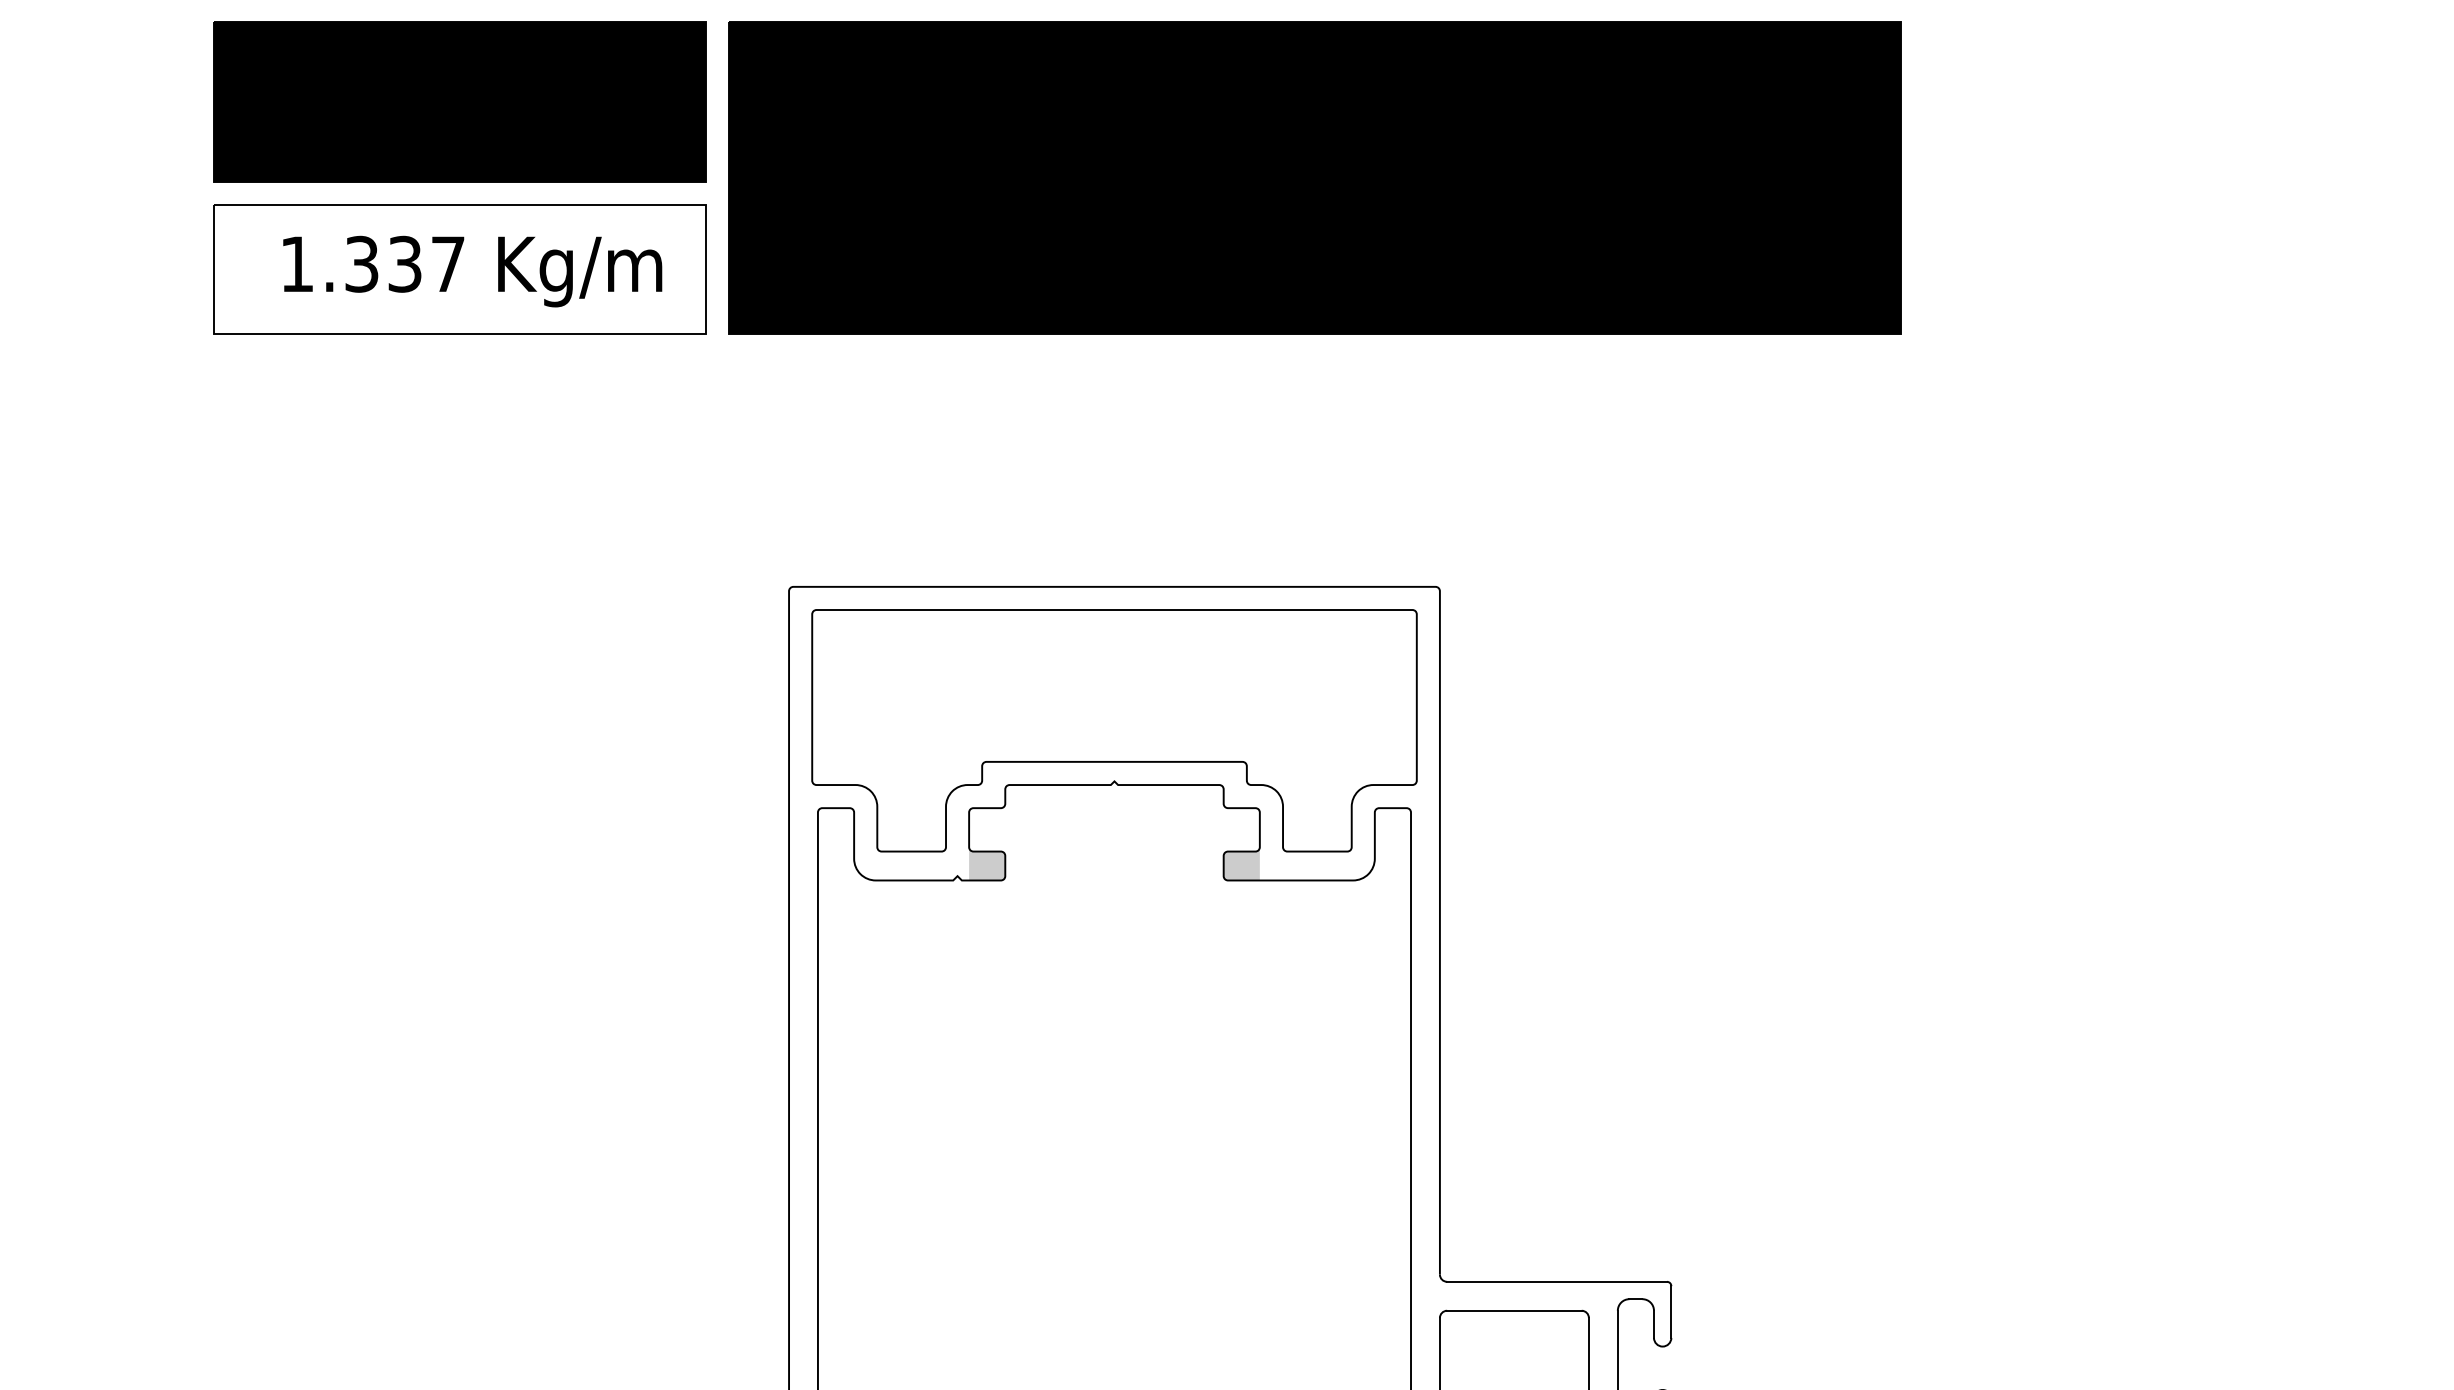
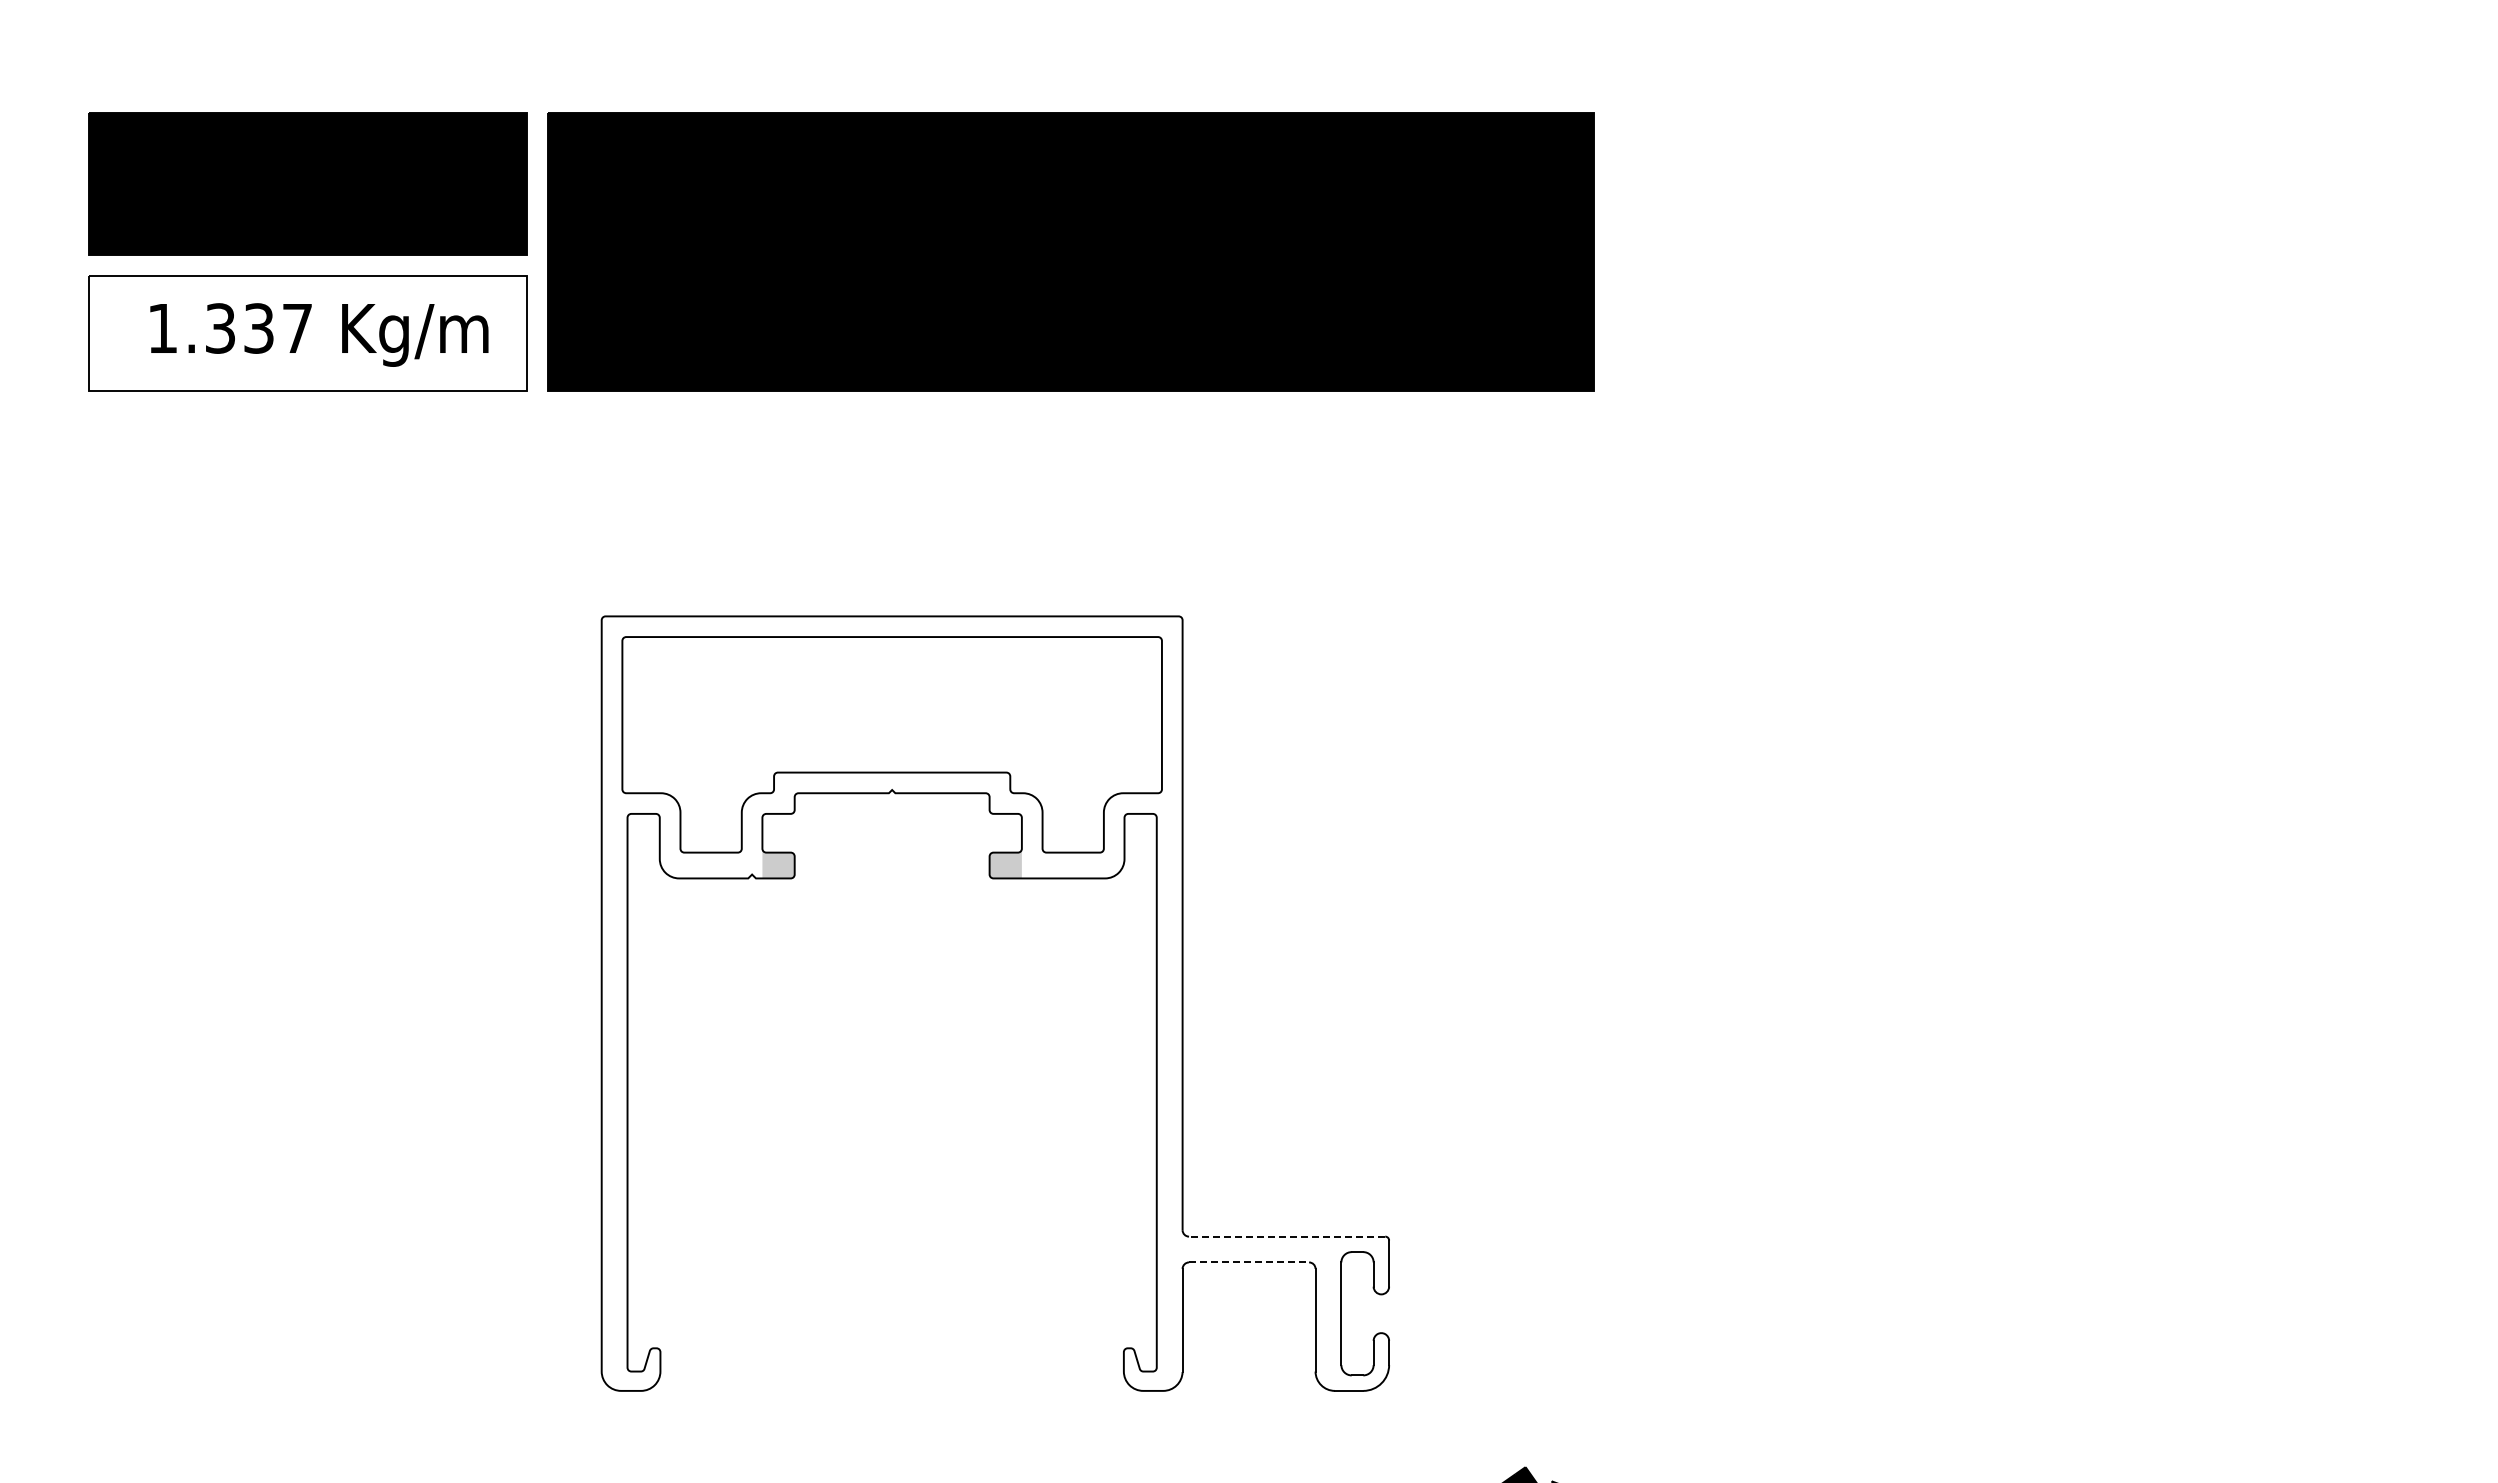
line: (1556, 1281) -> (1286, 1236), solid -> dashed
line: (1514, 1310) -> (1249, 1262), solid -> dashed

